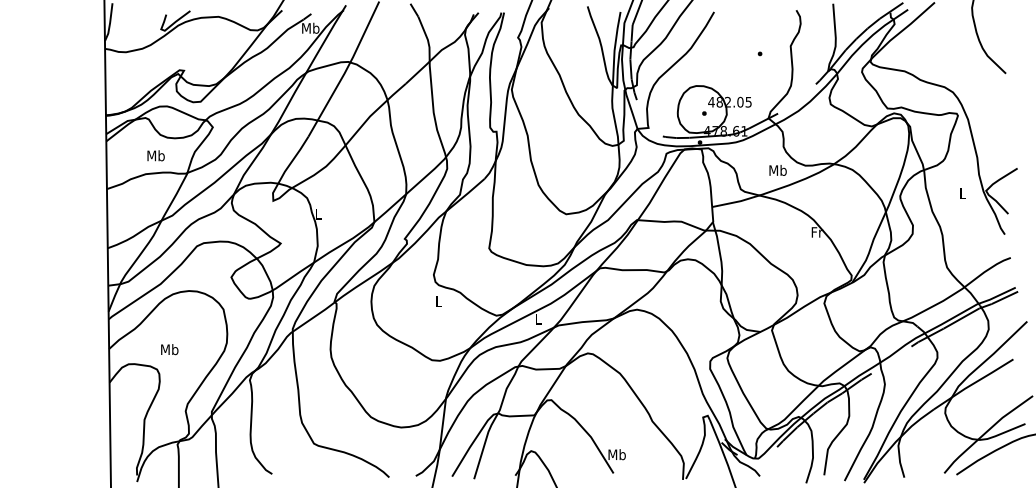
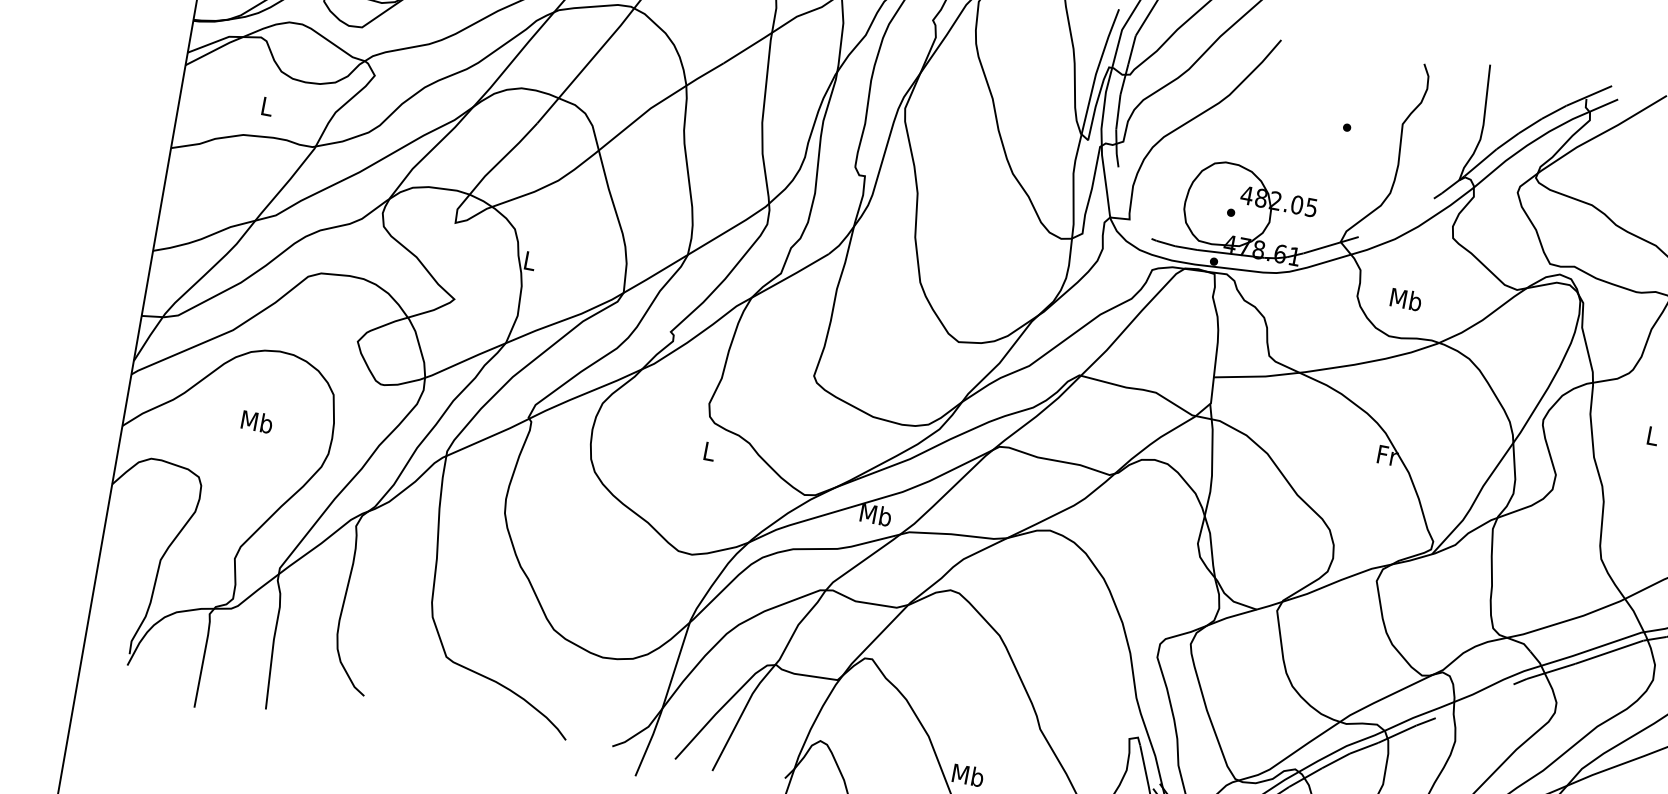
text: (155, 155) -> (266, 105), Mb -> L
text: (777, 170) -> (1405, 299), moved
text: (538, 318) -> (876, 513), L -> Mb
text: (169, 349) -> (256, 421), moved

